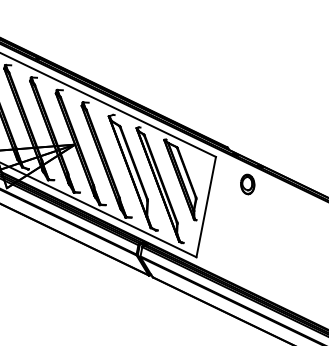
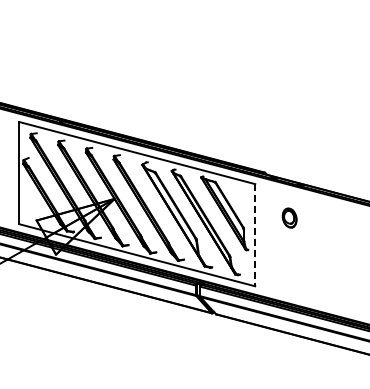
part: (247, 183) -> (289, 217), moved
line: (206, 207) -> (255, 235), solid -> dashed

